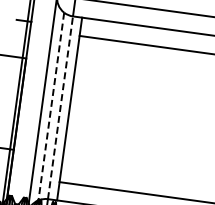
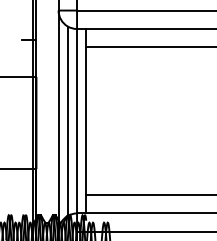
line: (51, 106) -> (67, 121), dashed -> solid
line: (61, 107) -> (77, 120), dashed -> solid

